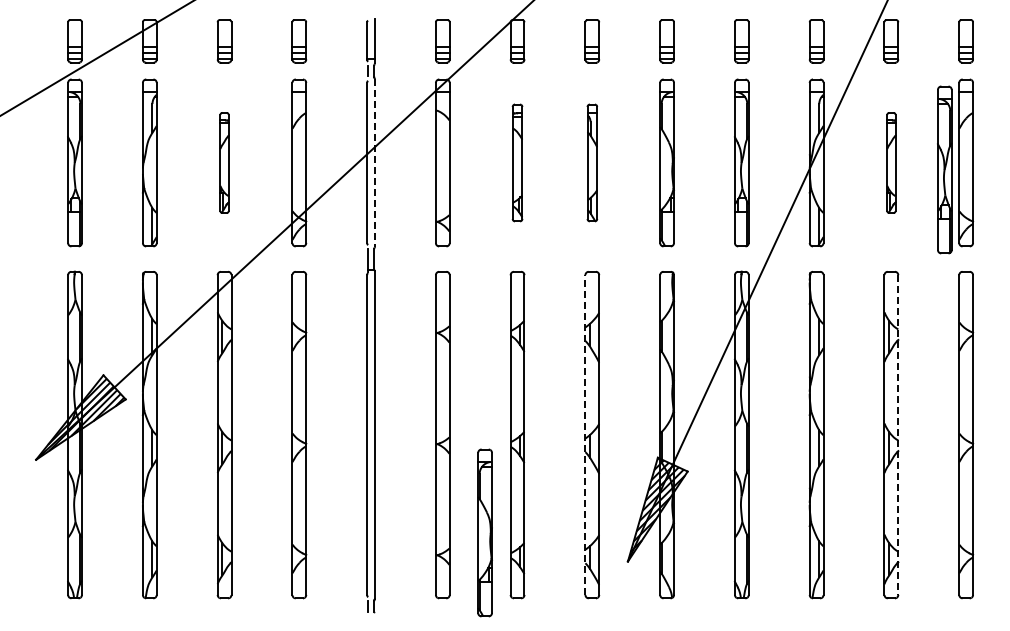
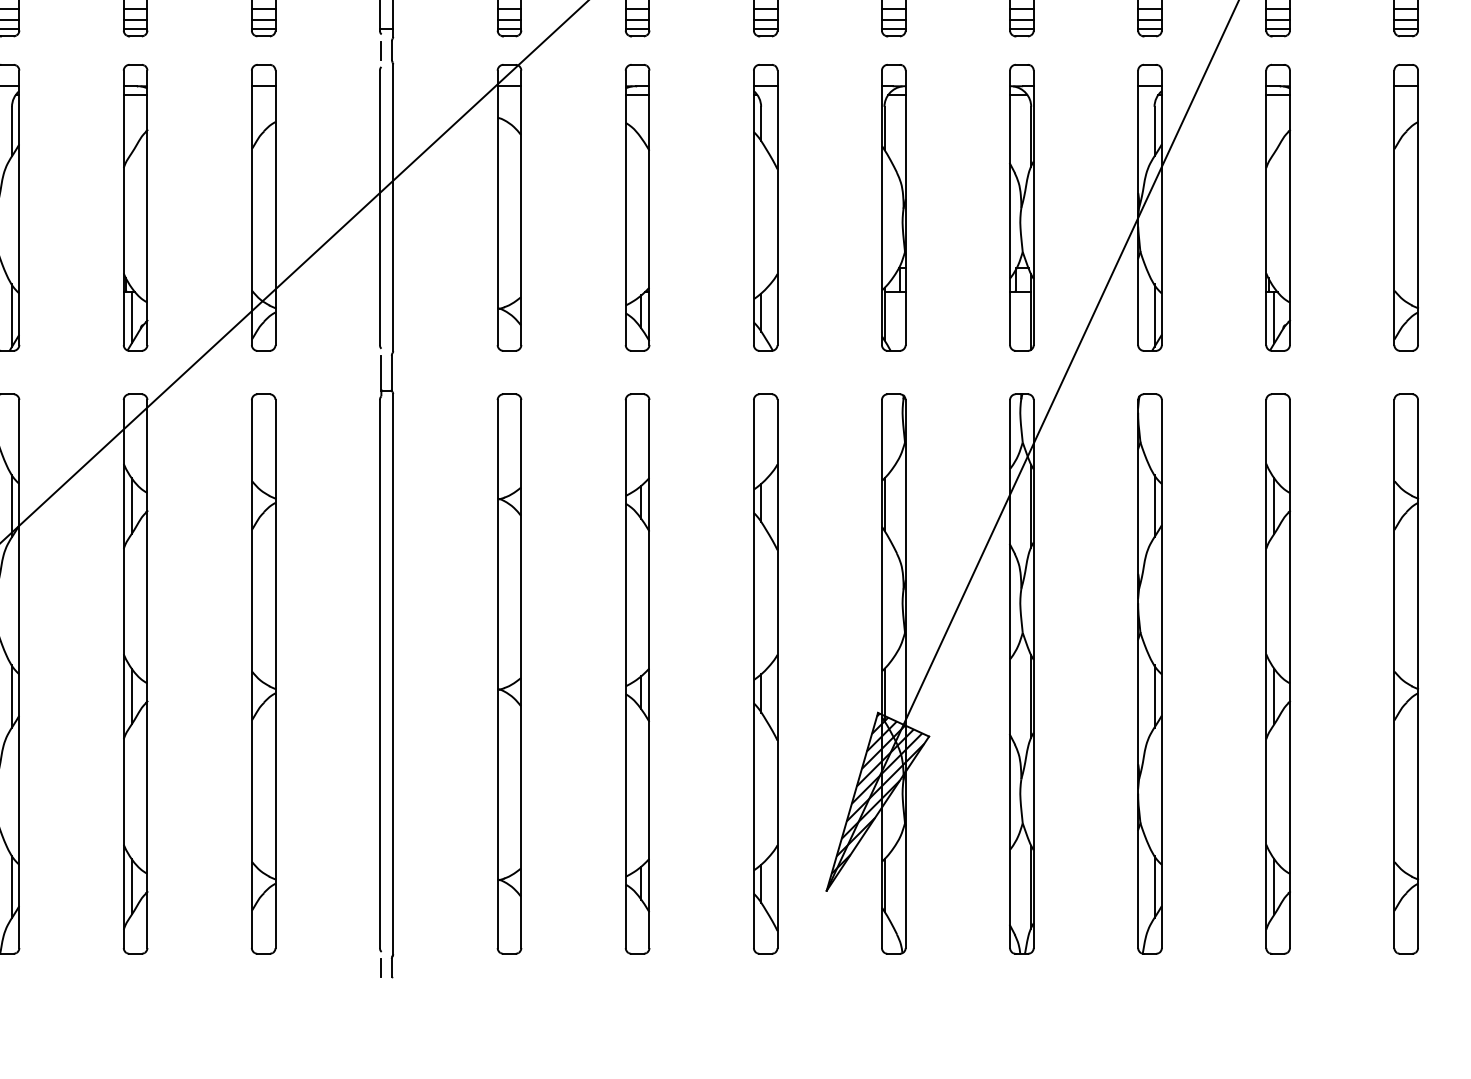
part: (224, 162) -> (135, 207), size x1.67
line: (374, 162) -> (392, 207), dashed -> solid
part: (517, 162) -> (637, 207), size x1.43
part: (592, 162) -> (765, 207), size x1.43
part: (891, 162) -> (1278, 207), size x1.67
part: (944, 169) -> (1369, 219), removed
line: (585, 435) -> (753, 674), dashed -> solid
line: (898, 435) -> (1290, 674), dashed -> solid
part: (484, 532) -> (580, 840), removed

